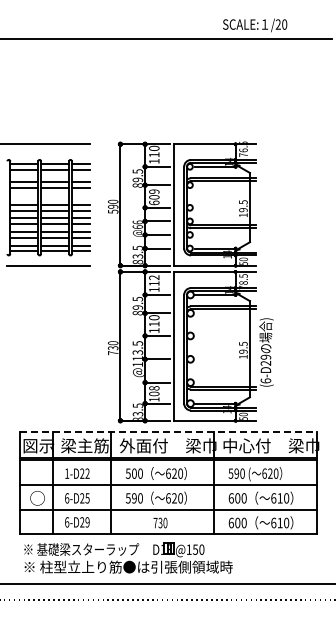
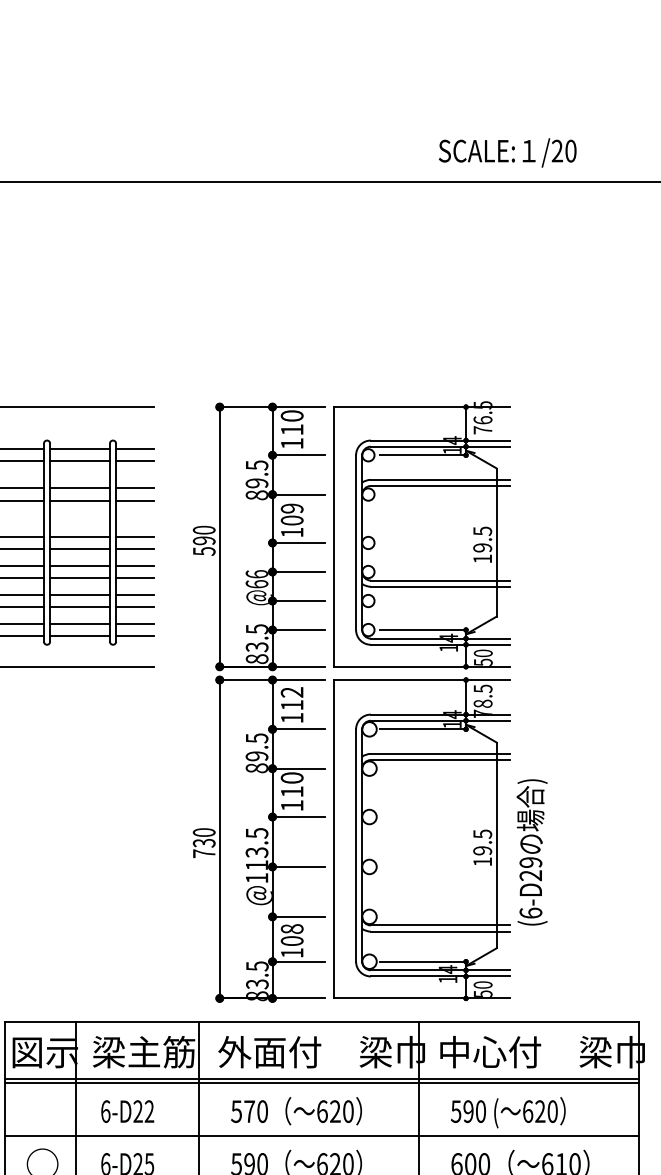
text: (154, 202) -> (292, 531), 609 -> 109
line: (168, 431) -> (322, 1021), dashed -> solid
text: (67, 473) -> (106, 1111), 1-D22 -> 6-D22
text: (134, 473) -> (249, 1111), 500 -> 570

